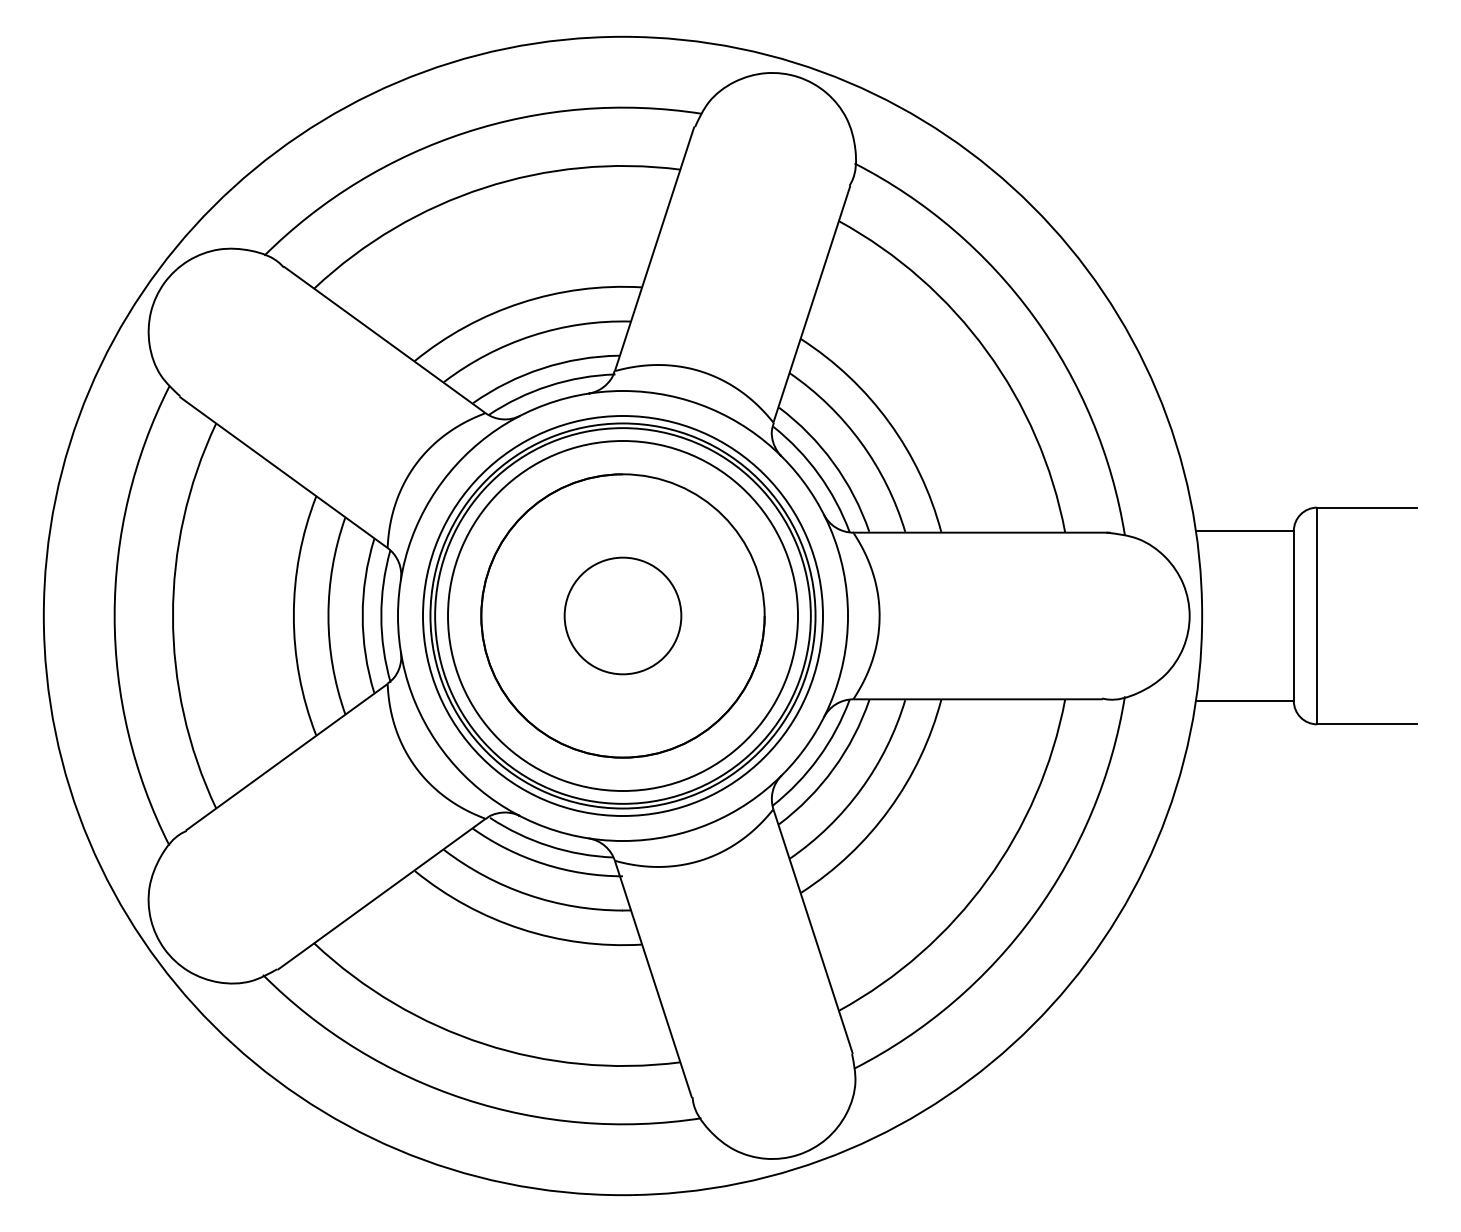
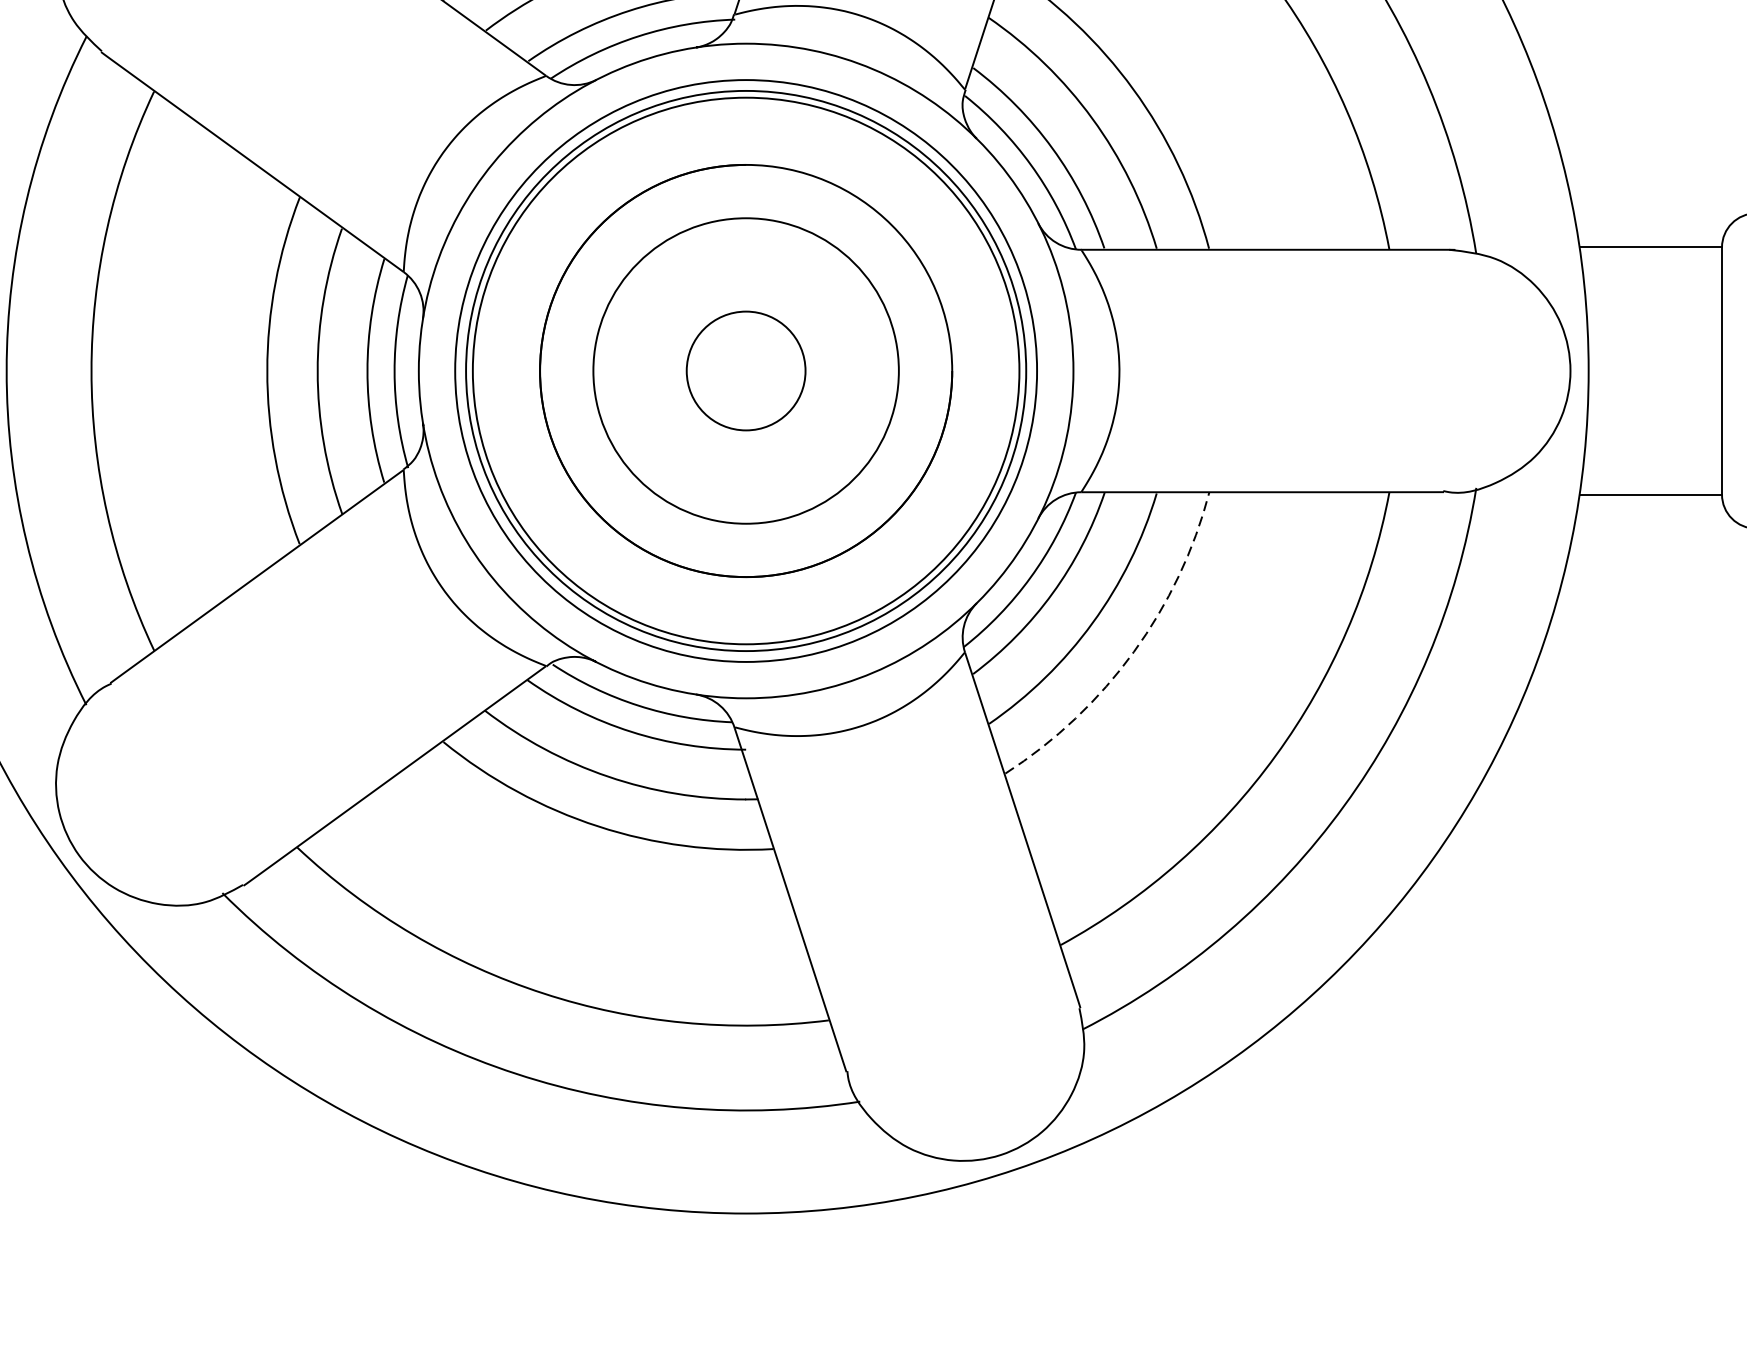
circle: (622, 615) -> (745, 370), size x0.7
circle: (623, 616) -> (746, 371), size x0.6
arc: (889, 809) -> (1133, 652), solid -> dashed

